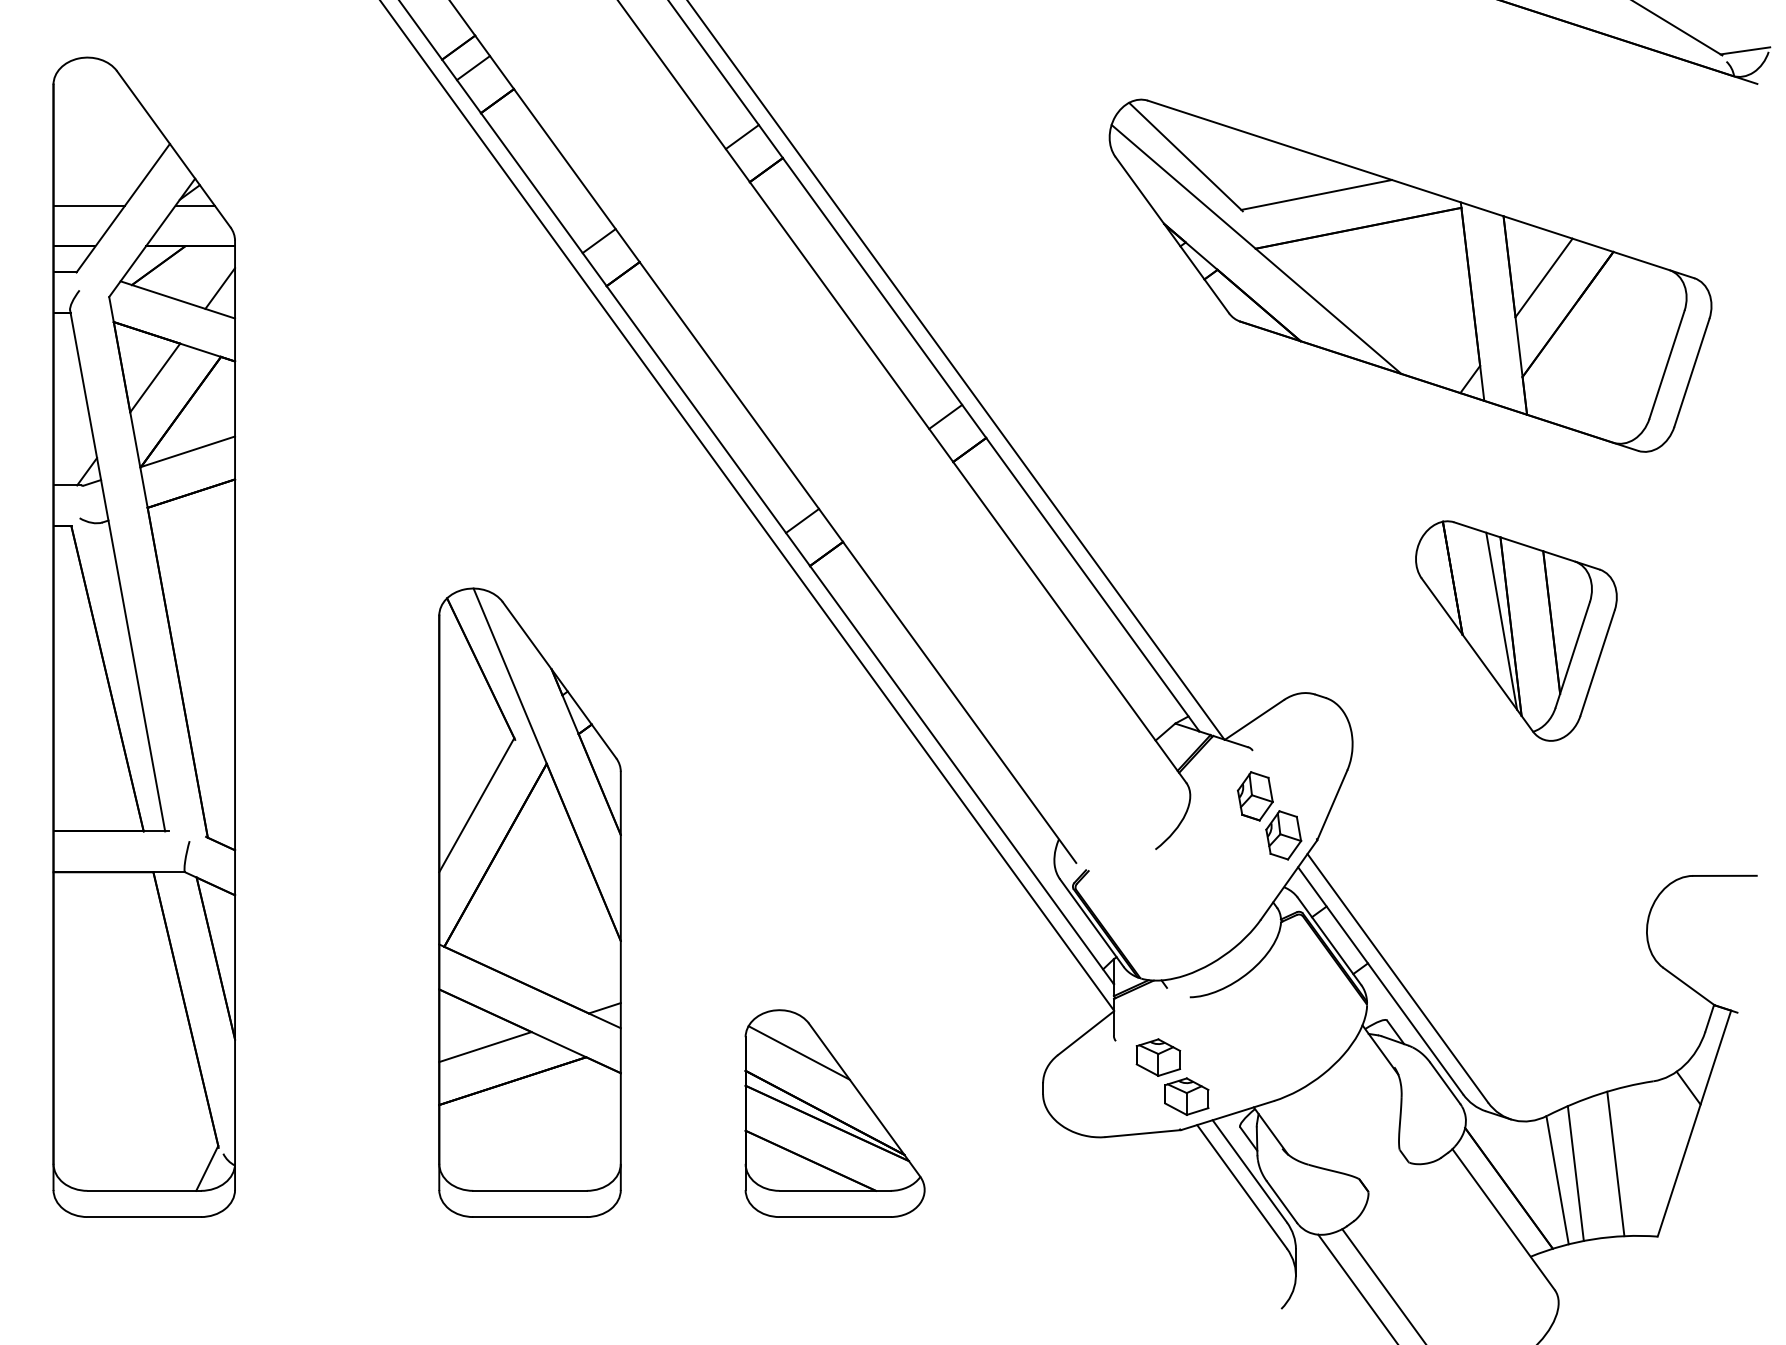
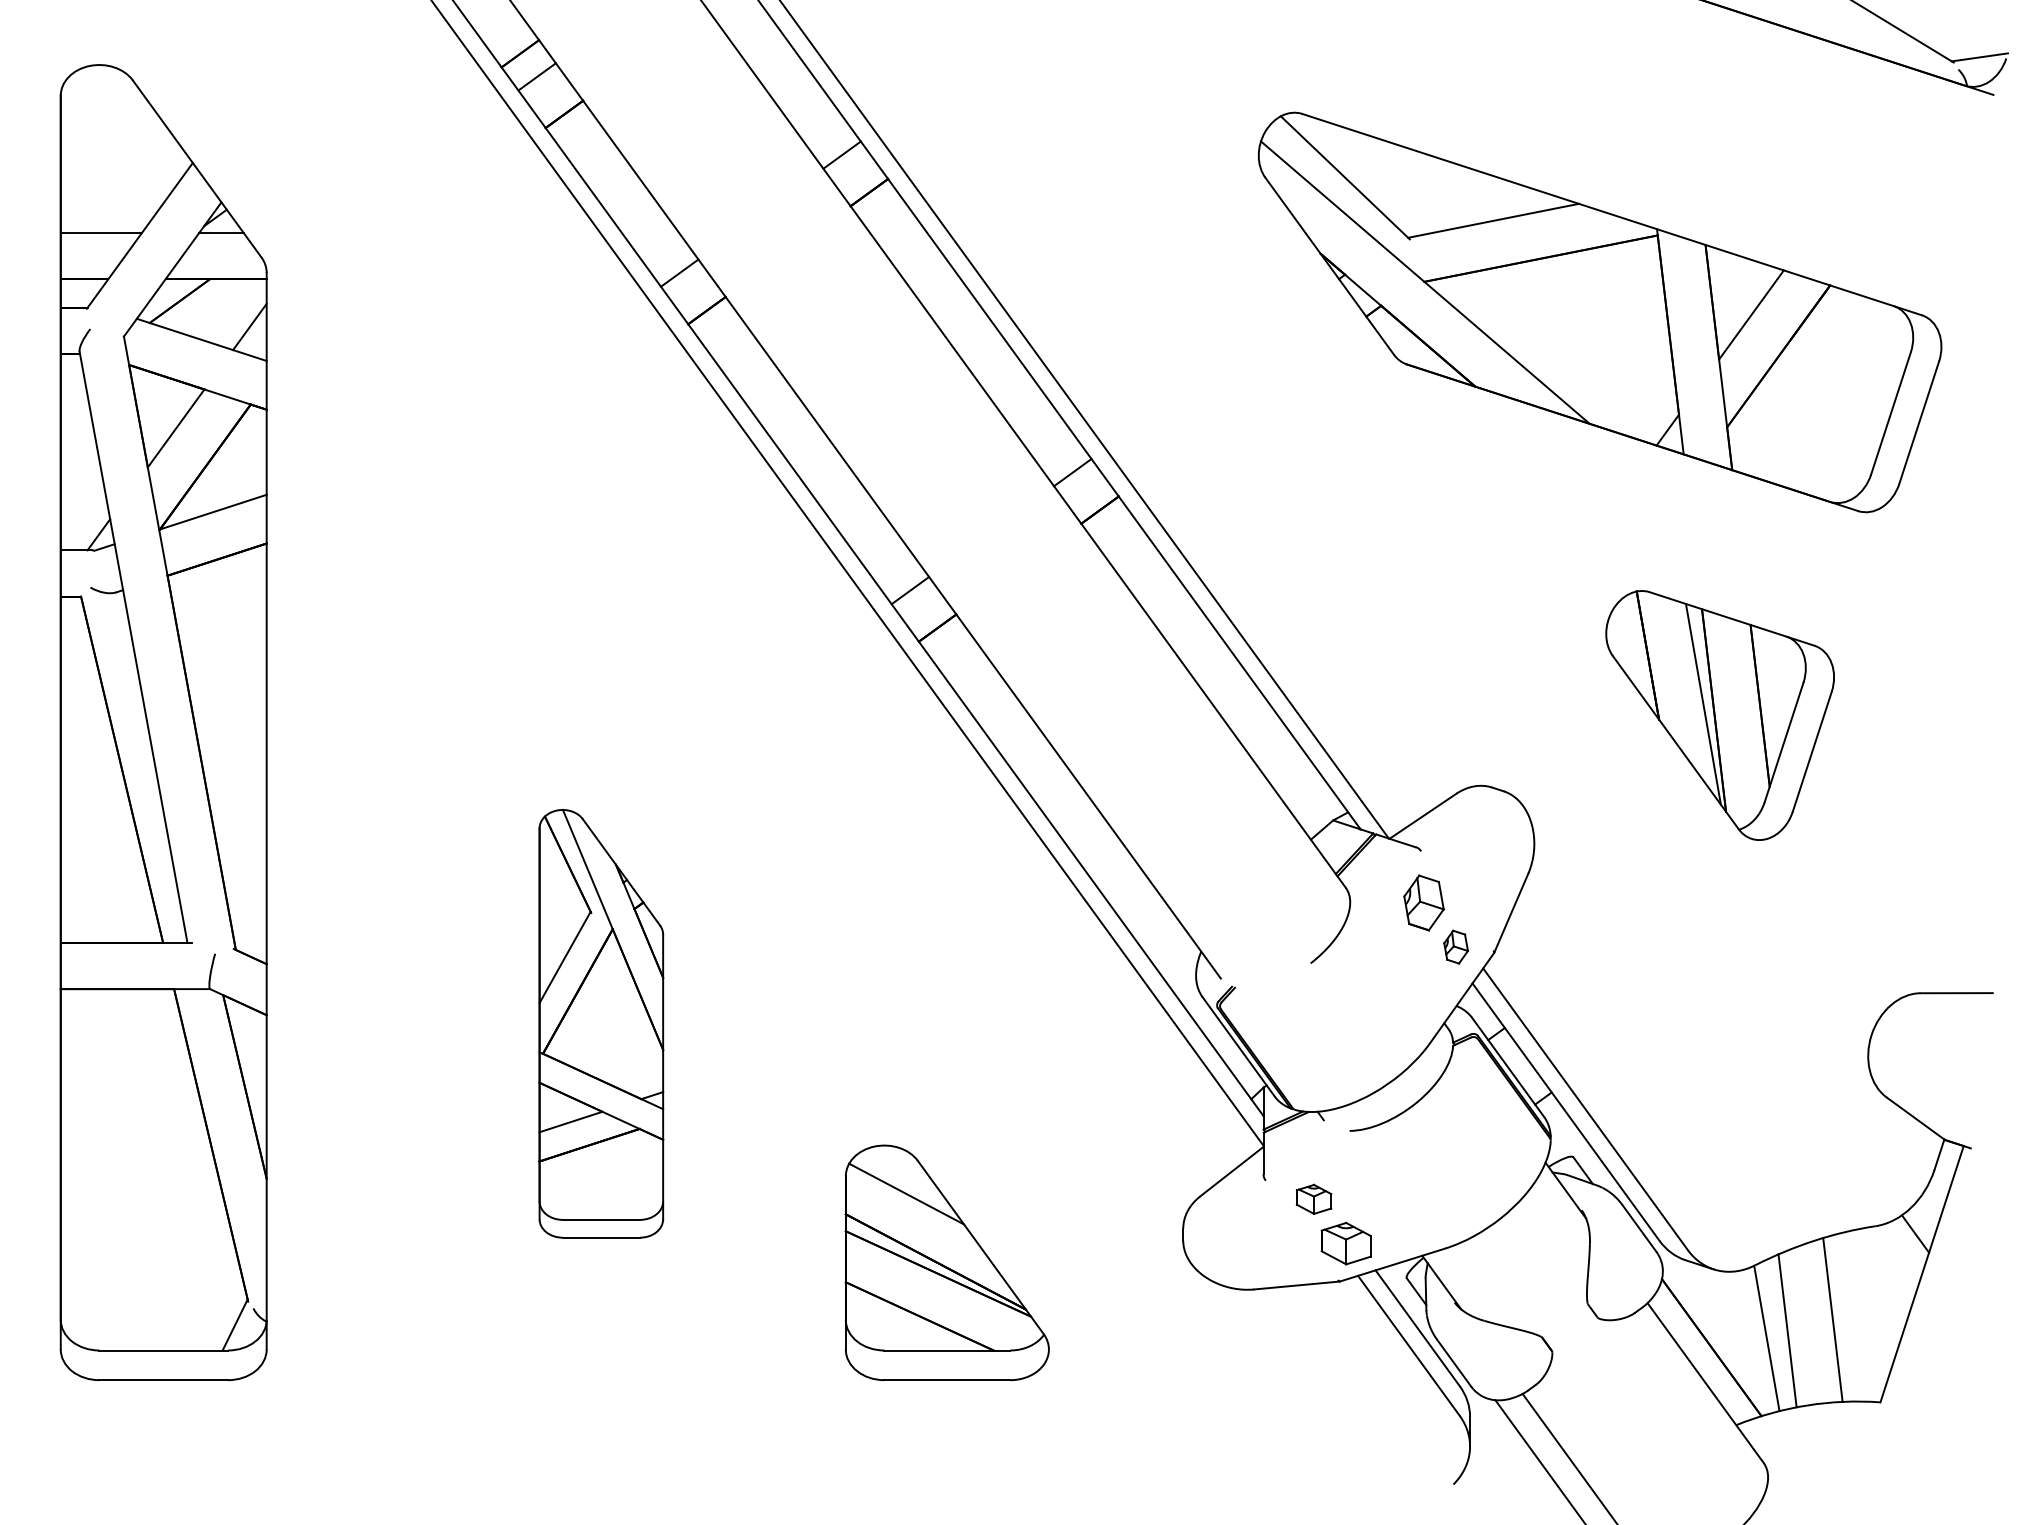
part: (1283, 834) -> (1455, 946), size x0.6
part: (530, 902) -> (601, 1023), size x0.6
part: (1157, 1057) -> (1313, 1199), size x0.7

